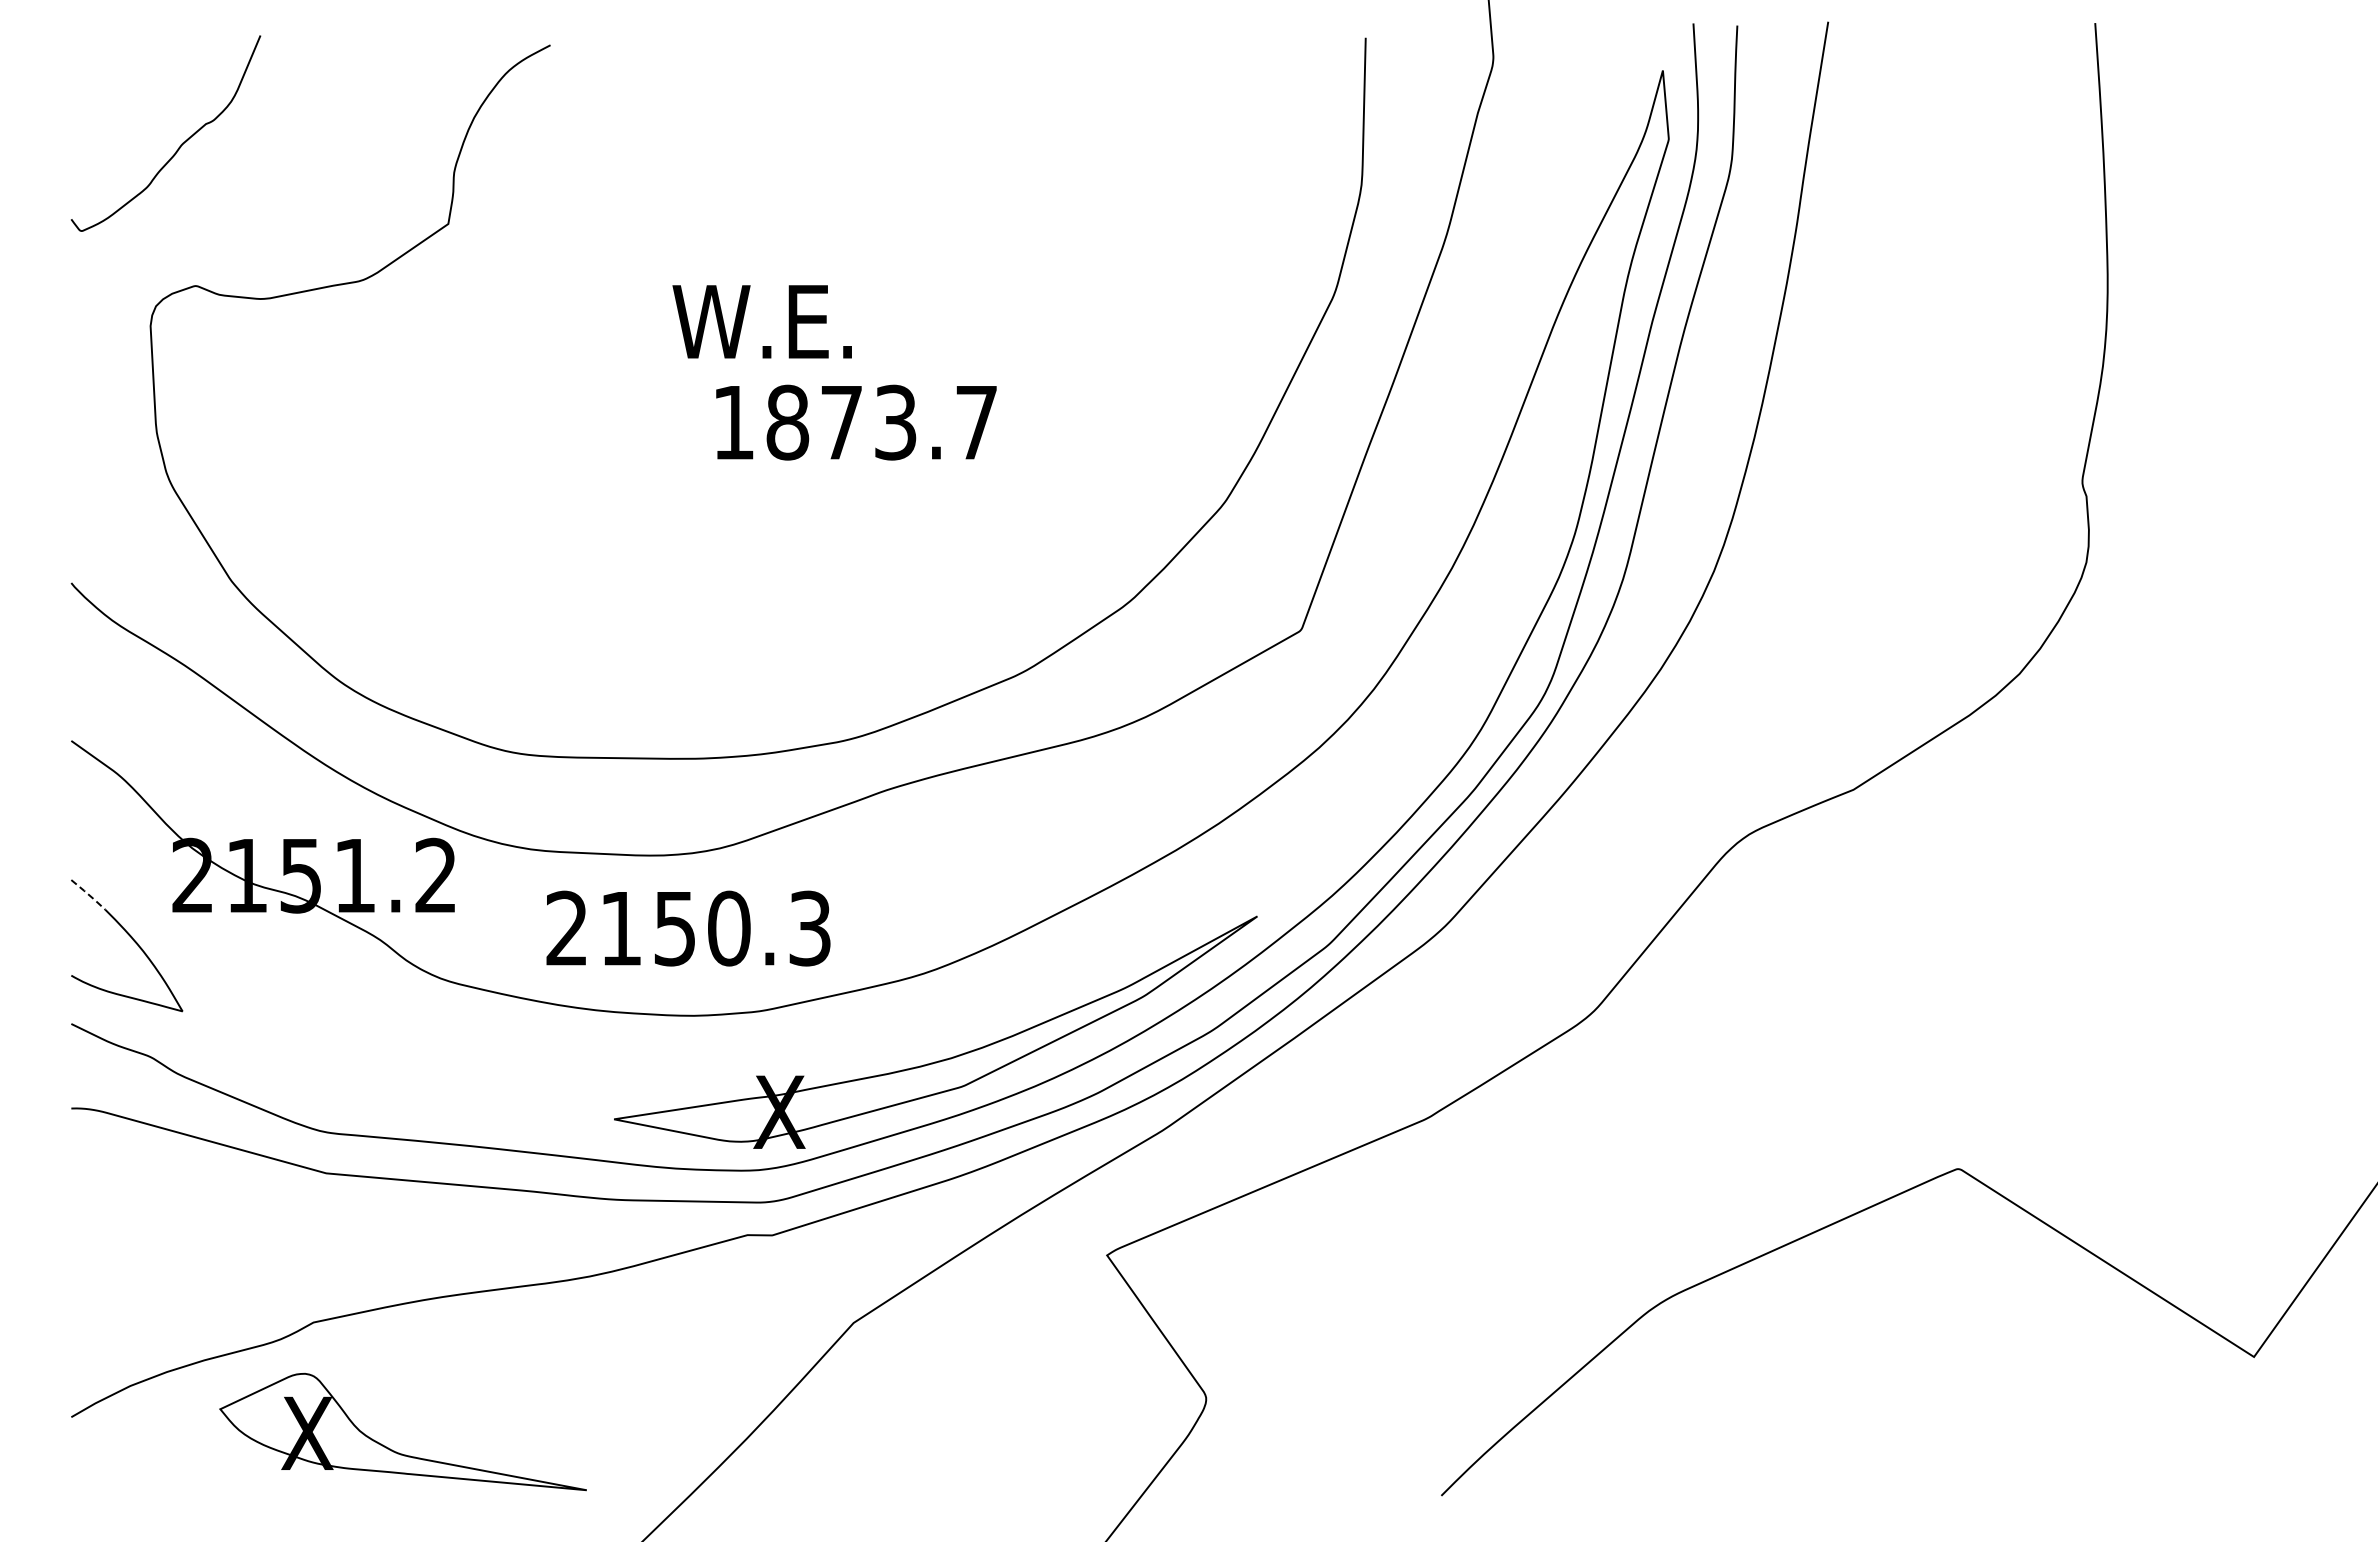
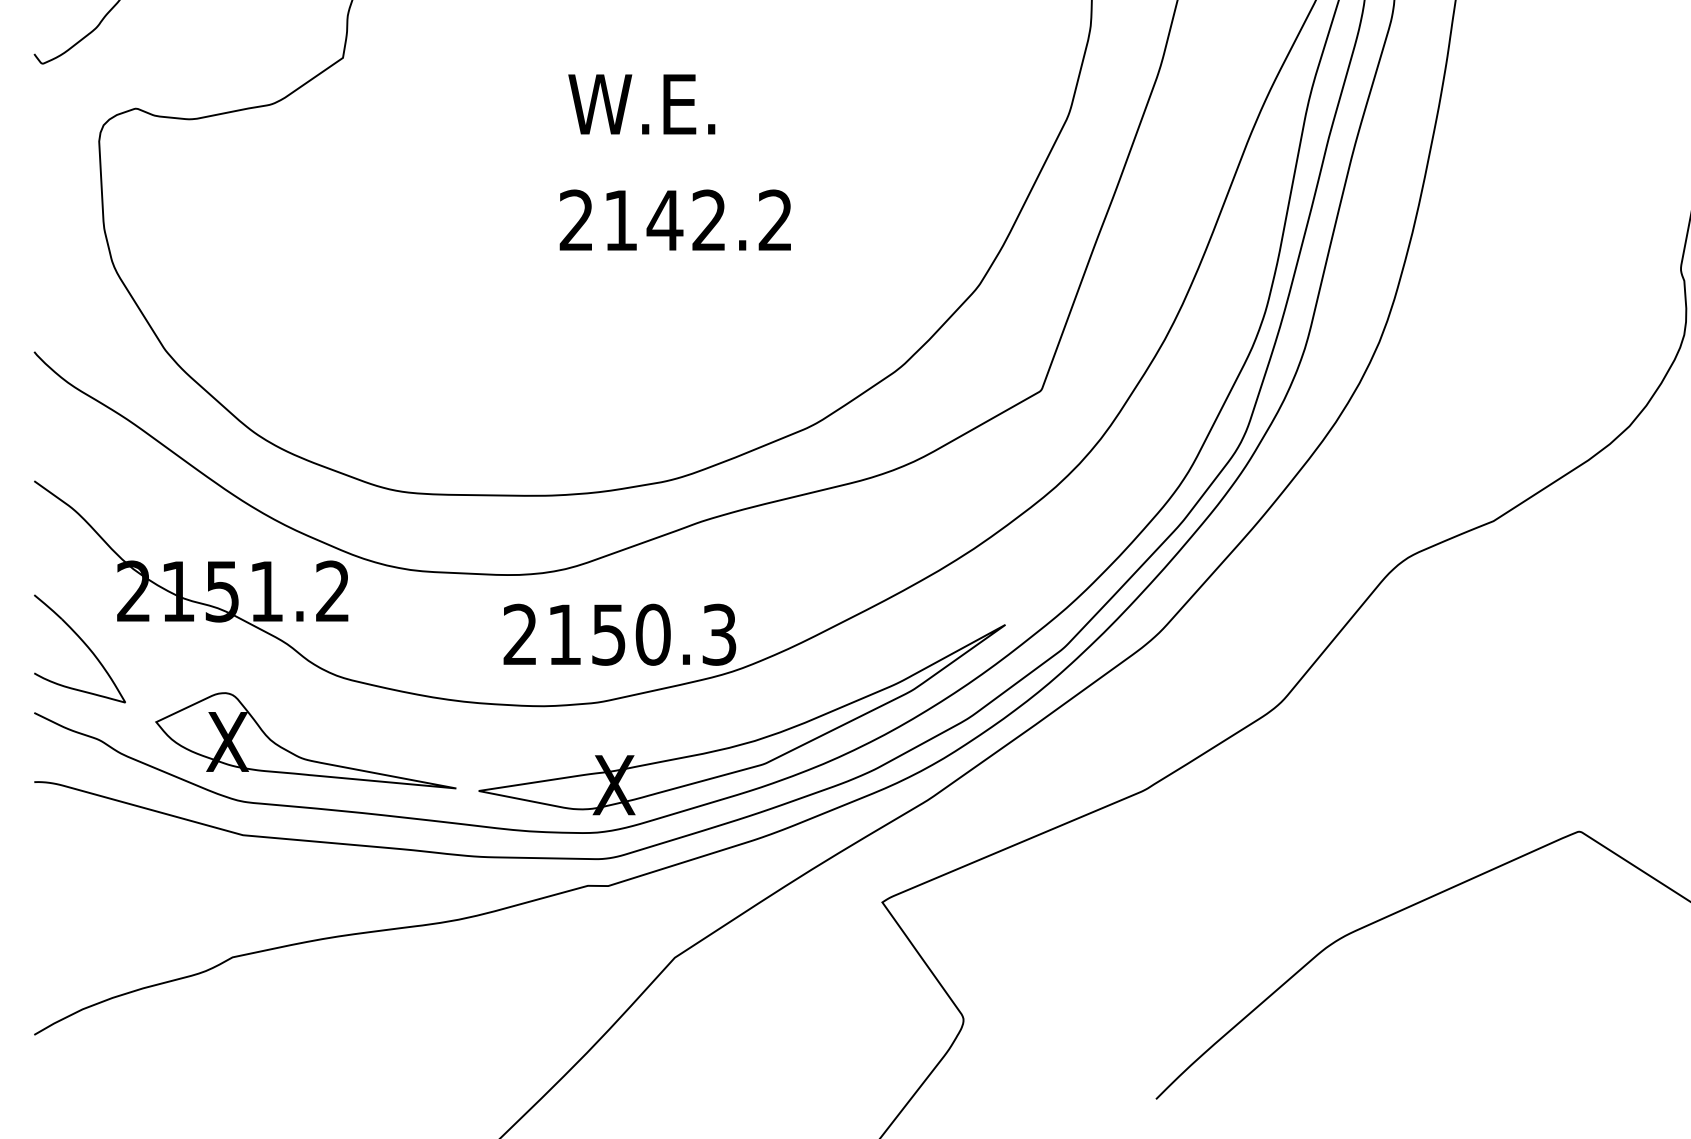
text: (761, 321) -> (641, 104), moved
text: (854, 422) -> (675, 220), 1873.7 -> 2142.2
line: (89, 895) -> (49, 607), dashed -> solid
text: (688, 928) -> (619, 634), moved
part: (392, 1449) -> (297, 755), moved

